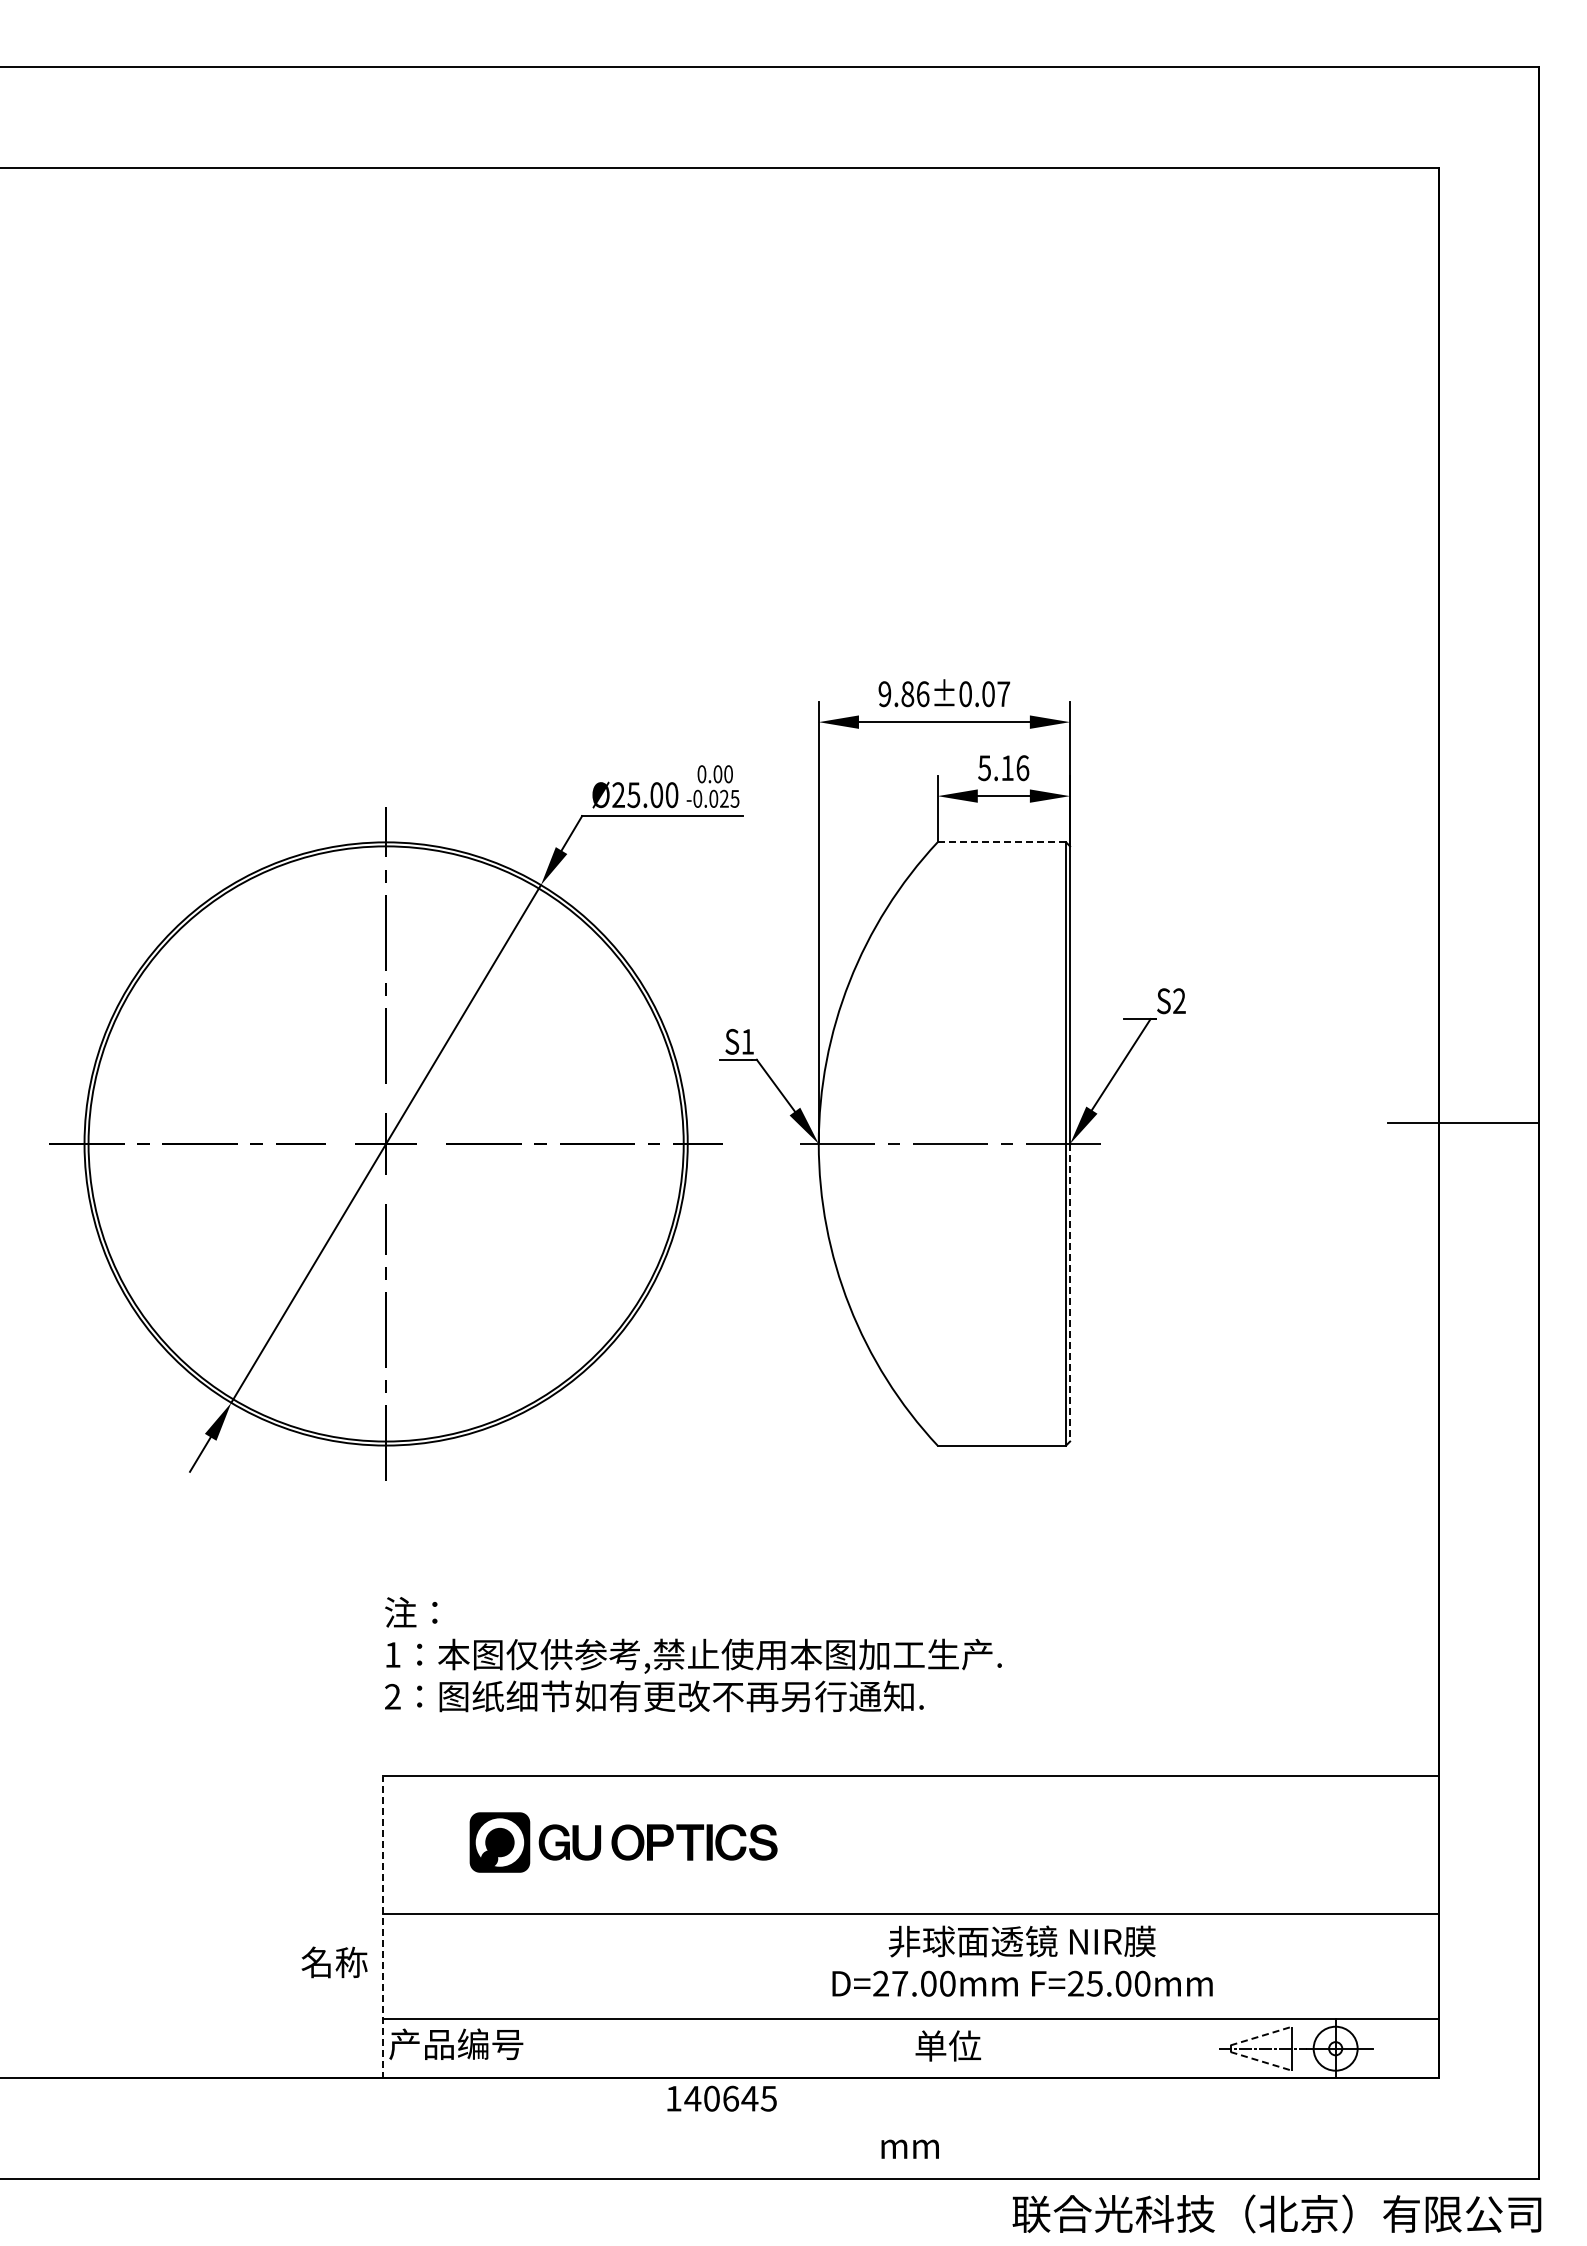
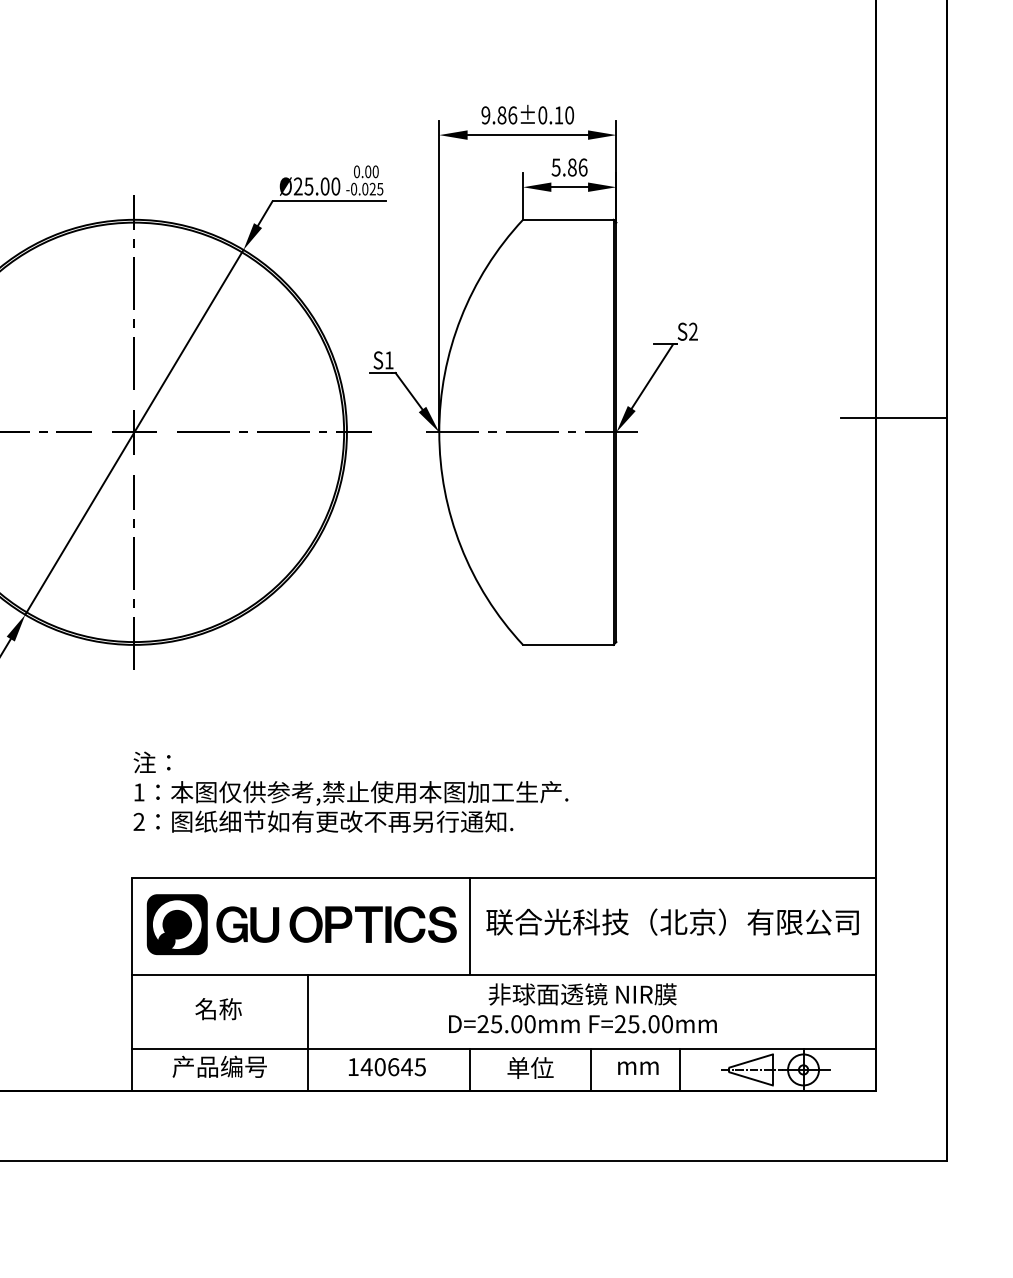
text: (996, 694) -> (564, 115), 9.86±0.07 -> 9.86±0.10
text: (1007, 768) -> (572, 167), 5.16 -> 5.86
line: (1001, 842) -> (568, 219), dashed -> solid
line: (1070, 1292) -> (616, 537), dashed -> solid
part: (623, 1842) -> (301, 924), size x1.43
line: (861, 1844) -> (469, 926), added
line: (383, 1927) -> (132, 984), dashed -> solid
text: (334, 1962) -> (218, 1009), moved
text: (899, 1983) -> (496, 1023), D=27.00mm -> D=25.00mm
line: (631, 1995) -> (307, 1032), added
line: (1261, 2035) -> (751, 1060), dashed -> solid
text: (456, 2044) -> (219, 1066), moved
line: (861, 2048) -> (469, 1069), added
line: (1033, 2048) -> (590, 1069), added
line: (1160, 2048) -> (680, 1069), added
line: (1261, 2061) -> (751, 1078), dashed -> solid
text: (721, 2098) -> (386, 1066), moved
text: (909, 2148) -> (637, 1067), moved
text: (1276, 2213) -> (672, 921), moved

